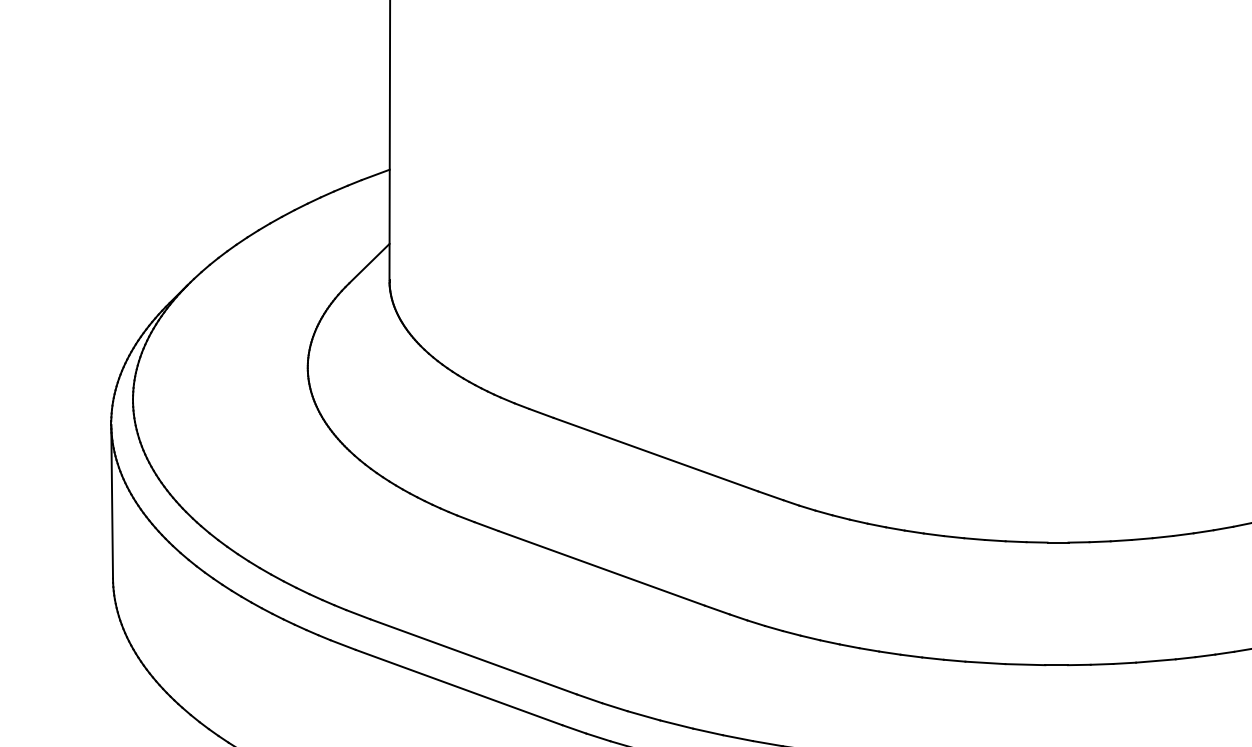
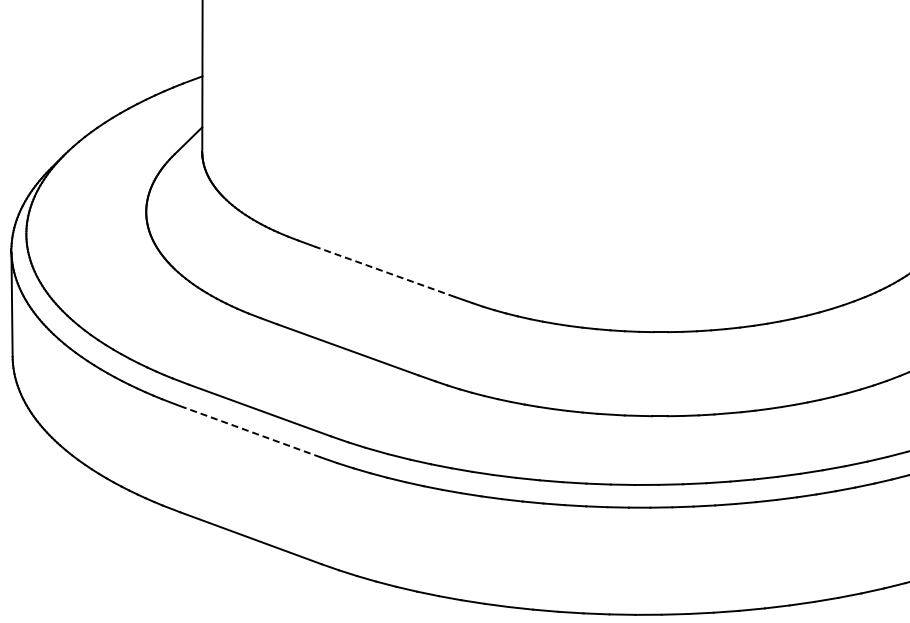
line: (655, 454) -> (384, 271), solid -> dashed
line: (458, 687) -> (249, 431), solid -> dashed

